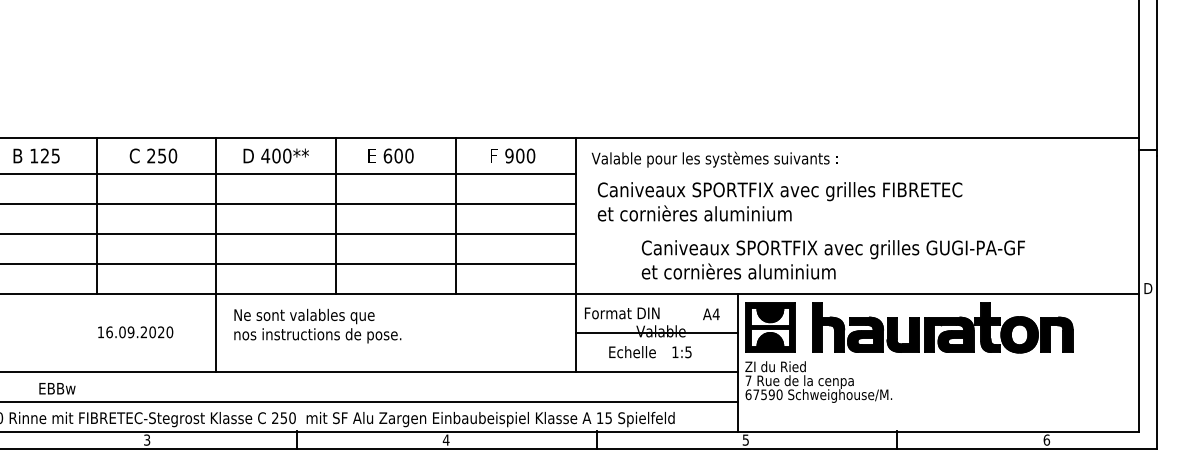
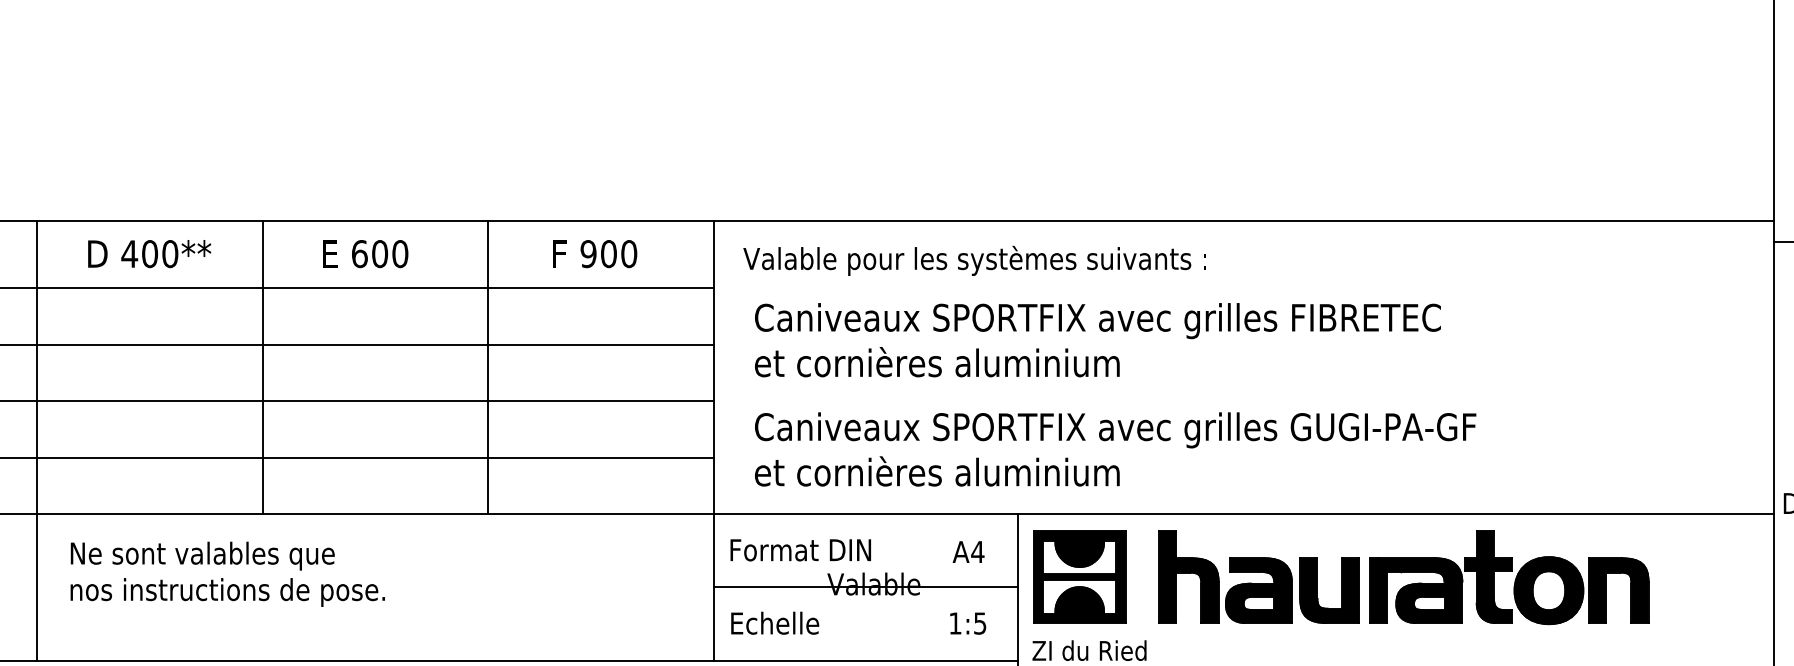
text: (832, 259) -> (1113, 448), moved
text: (632, 352) -> (775, 623), moved
text: (681, 352) -> (967, 623), moved

